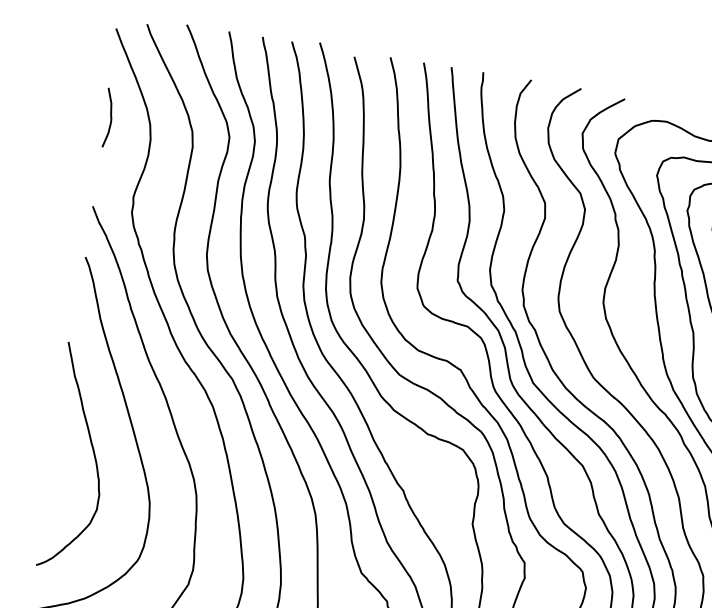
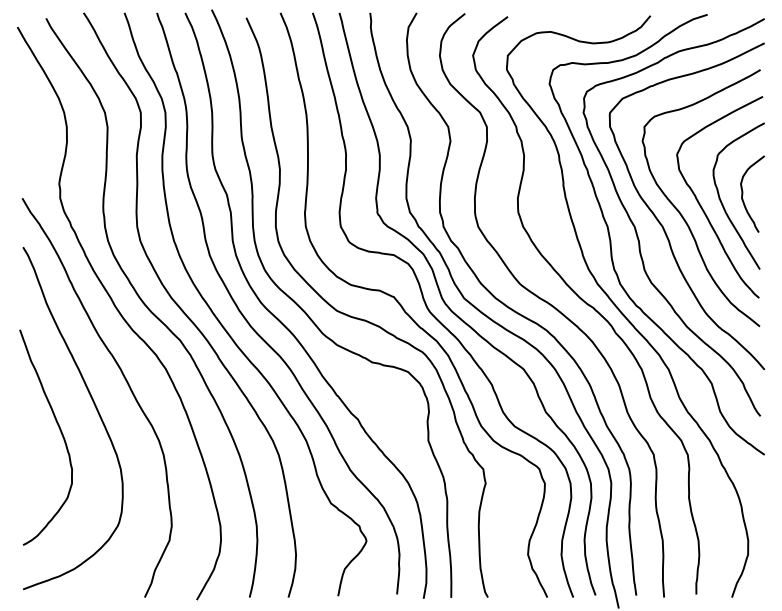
curve: (110, 118) -> (25, 112), removed

